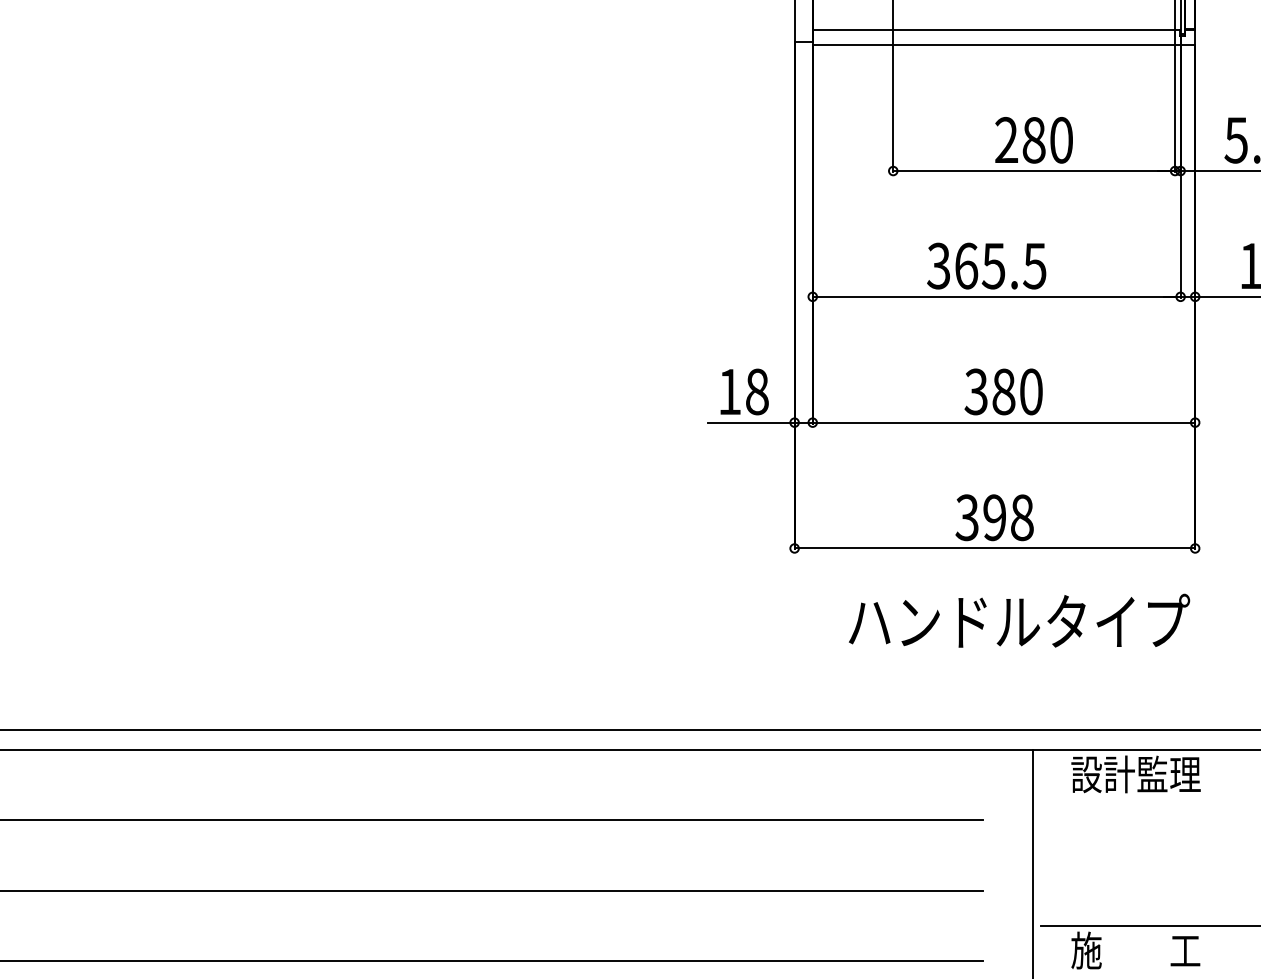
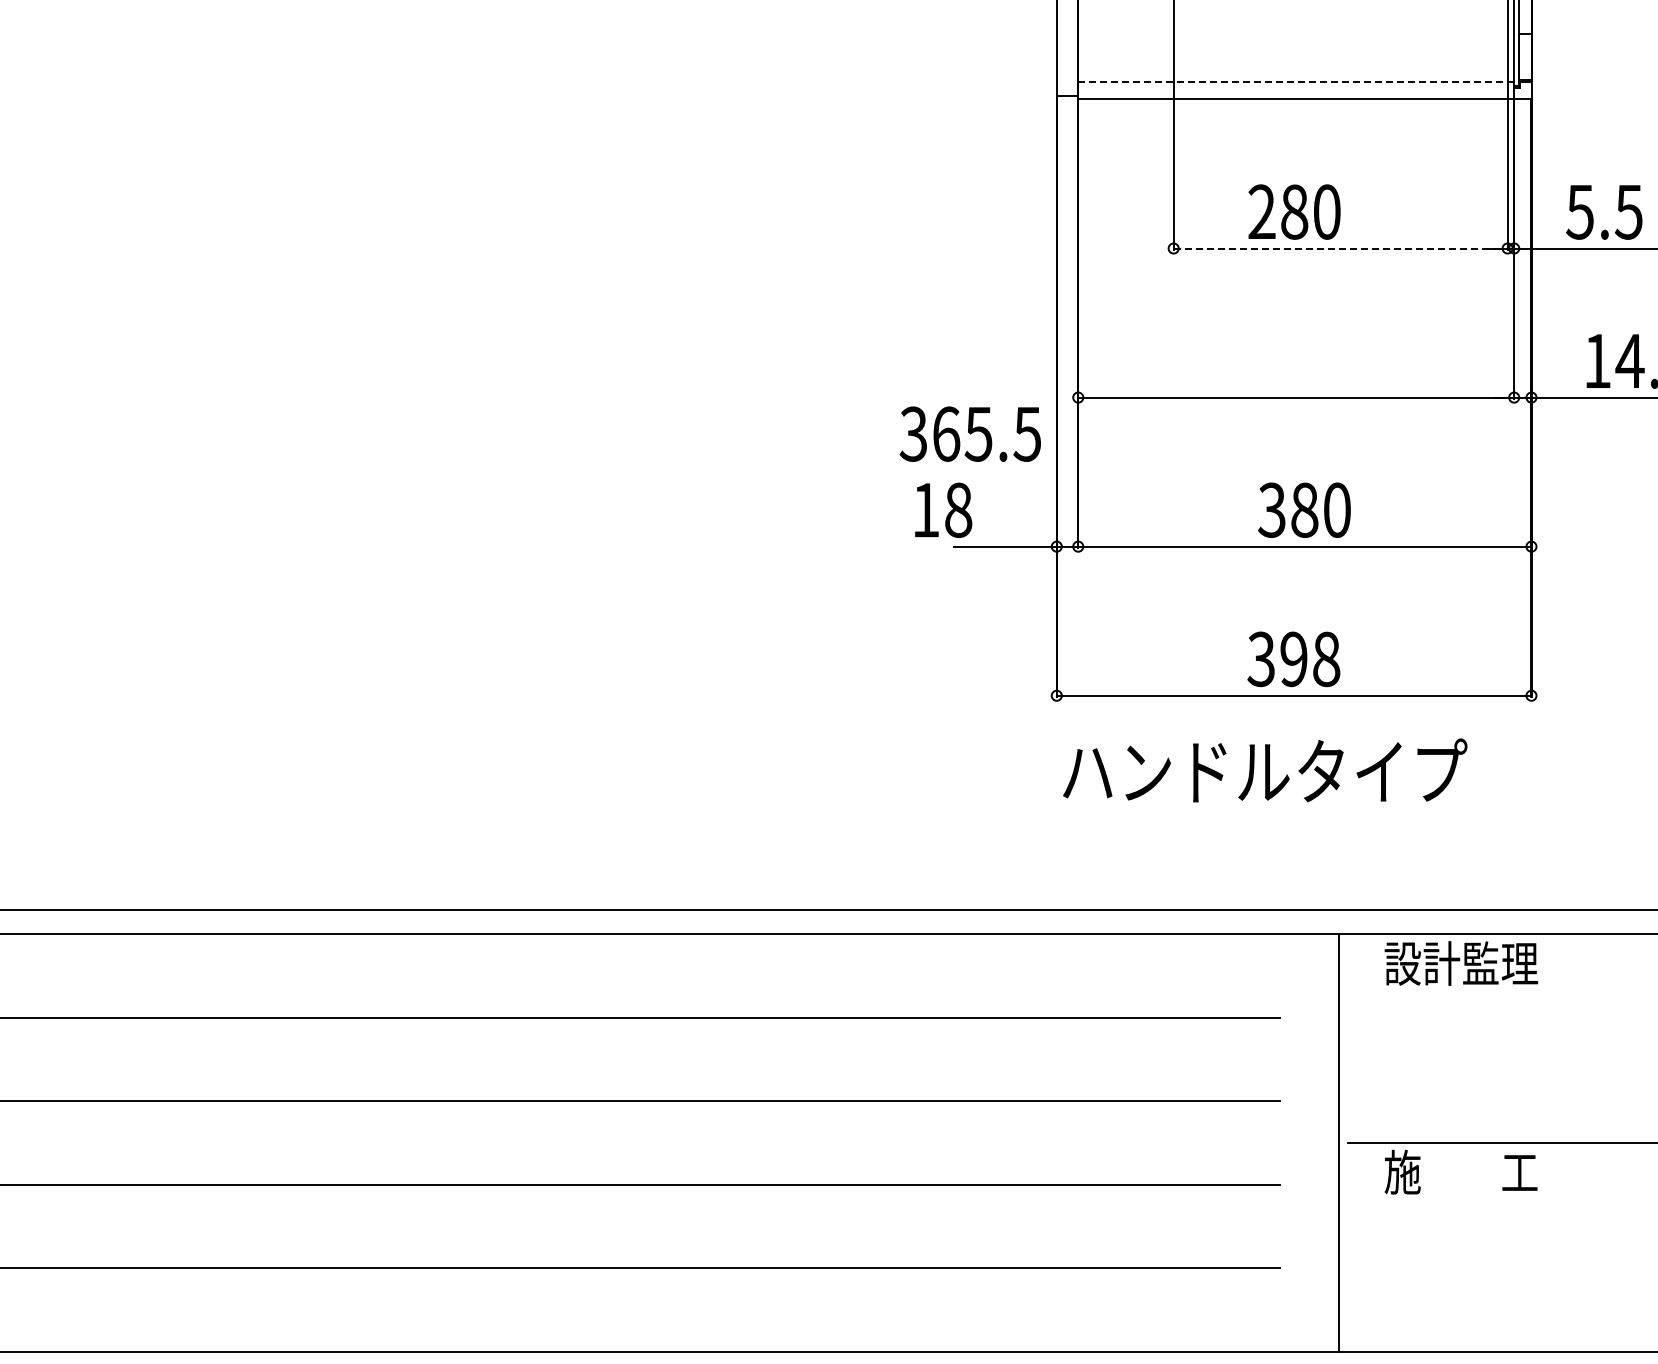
line: (996, 30) -> (1295, 81), solid -> dashed
text: (1034, 139) -> (1294, 211), moved
line: (1034, 171) -> (1340, 248), solid -> dashed
text: (985, 265) -> (969, 433), moved
text: (744, 391) -> (943, 509), moved
text: (1019, 620) -> (1265, 770), moved

